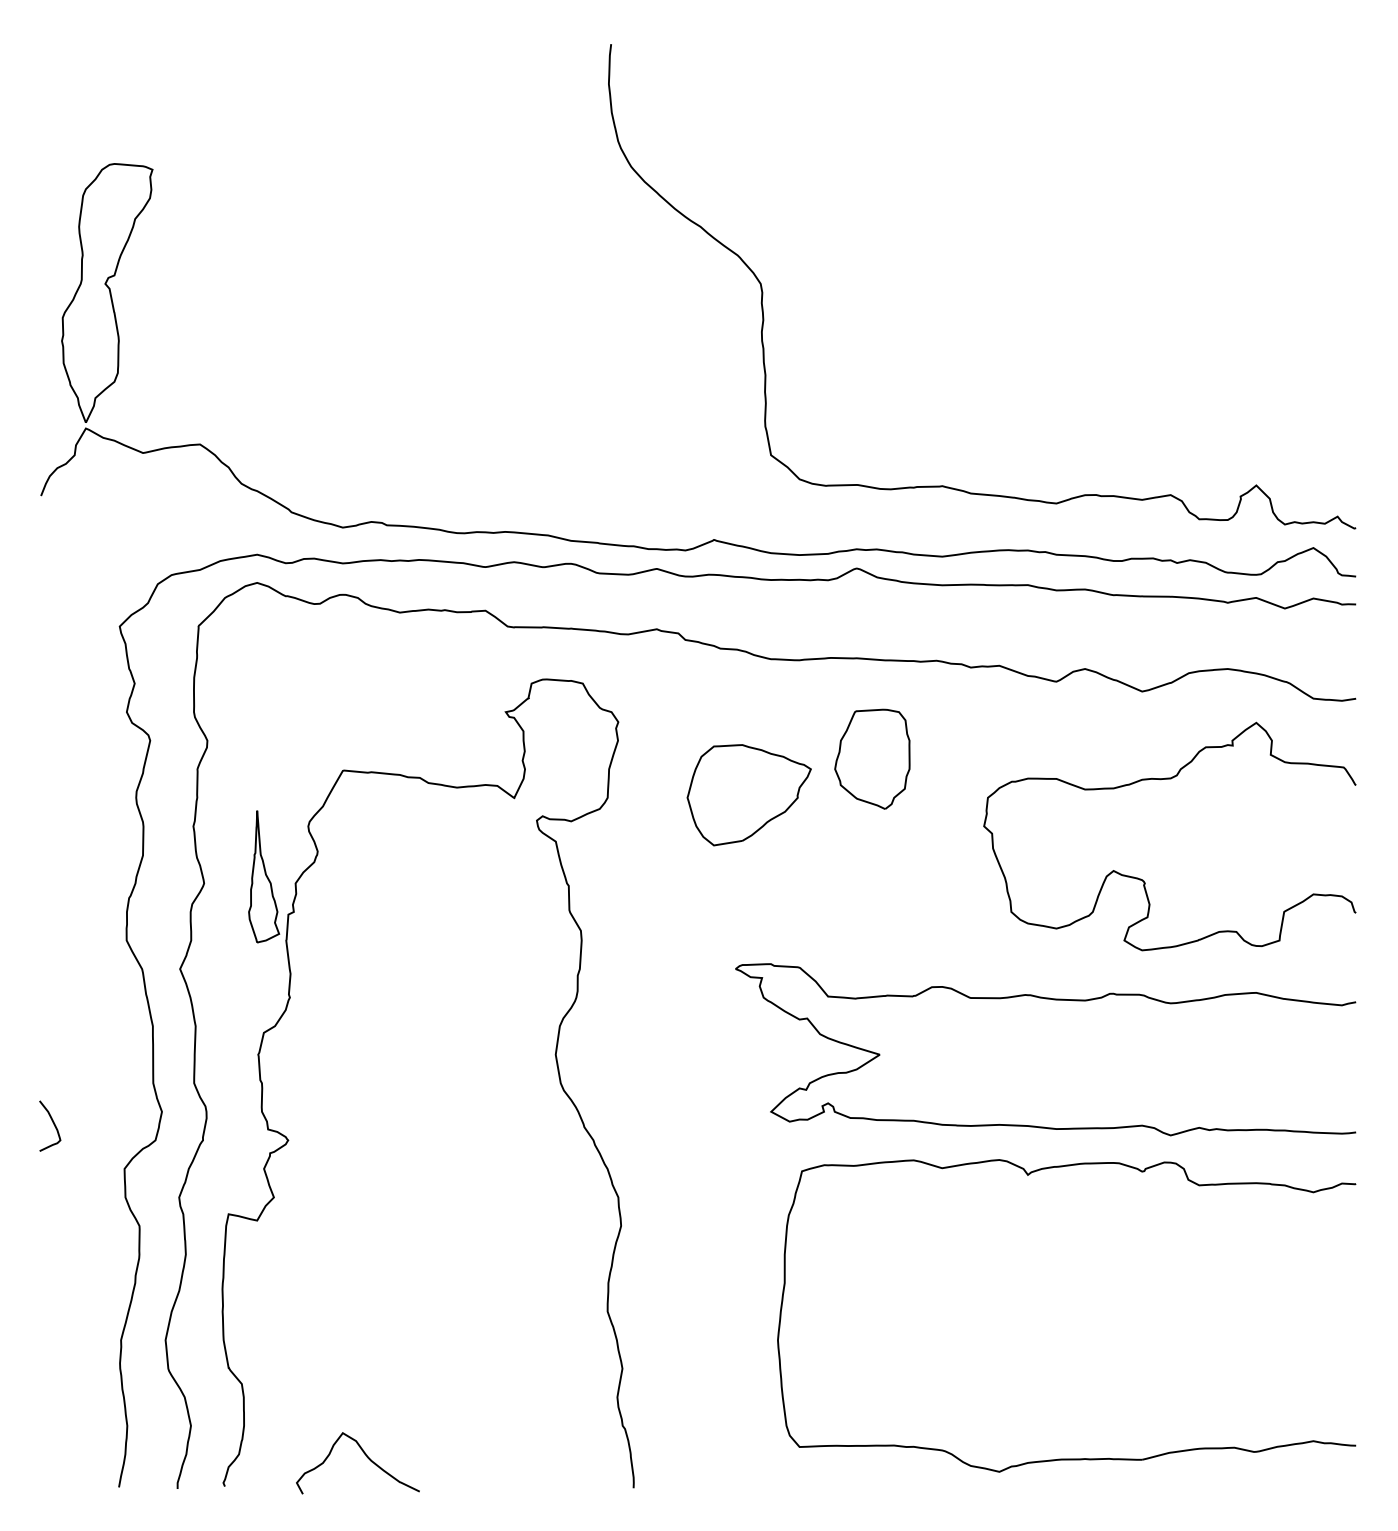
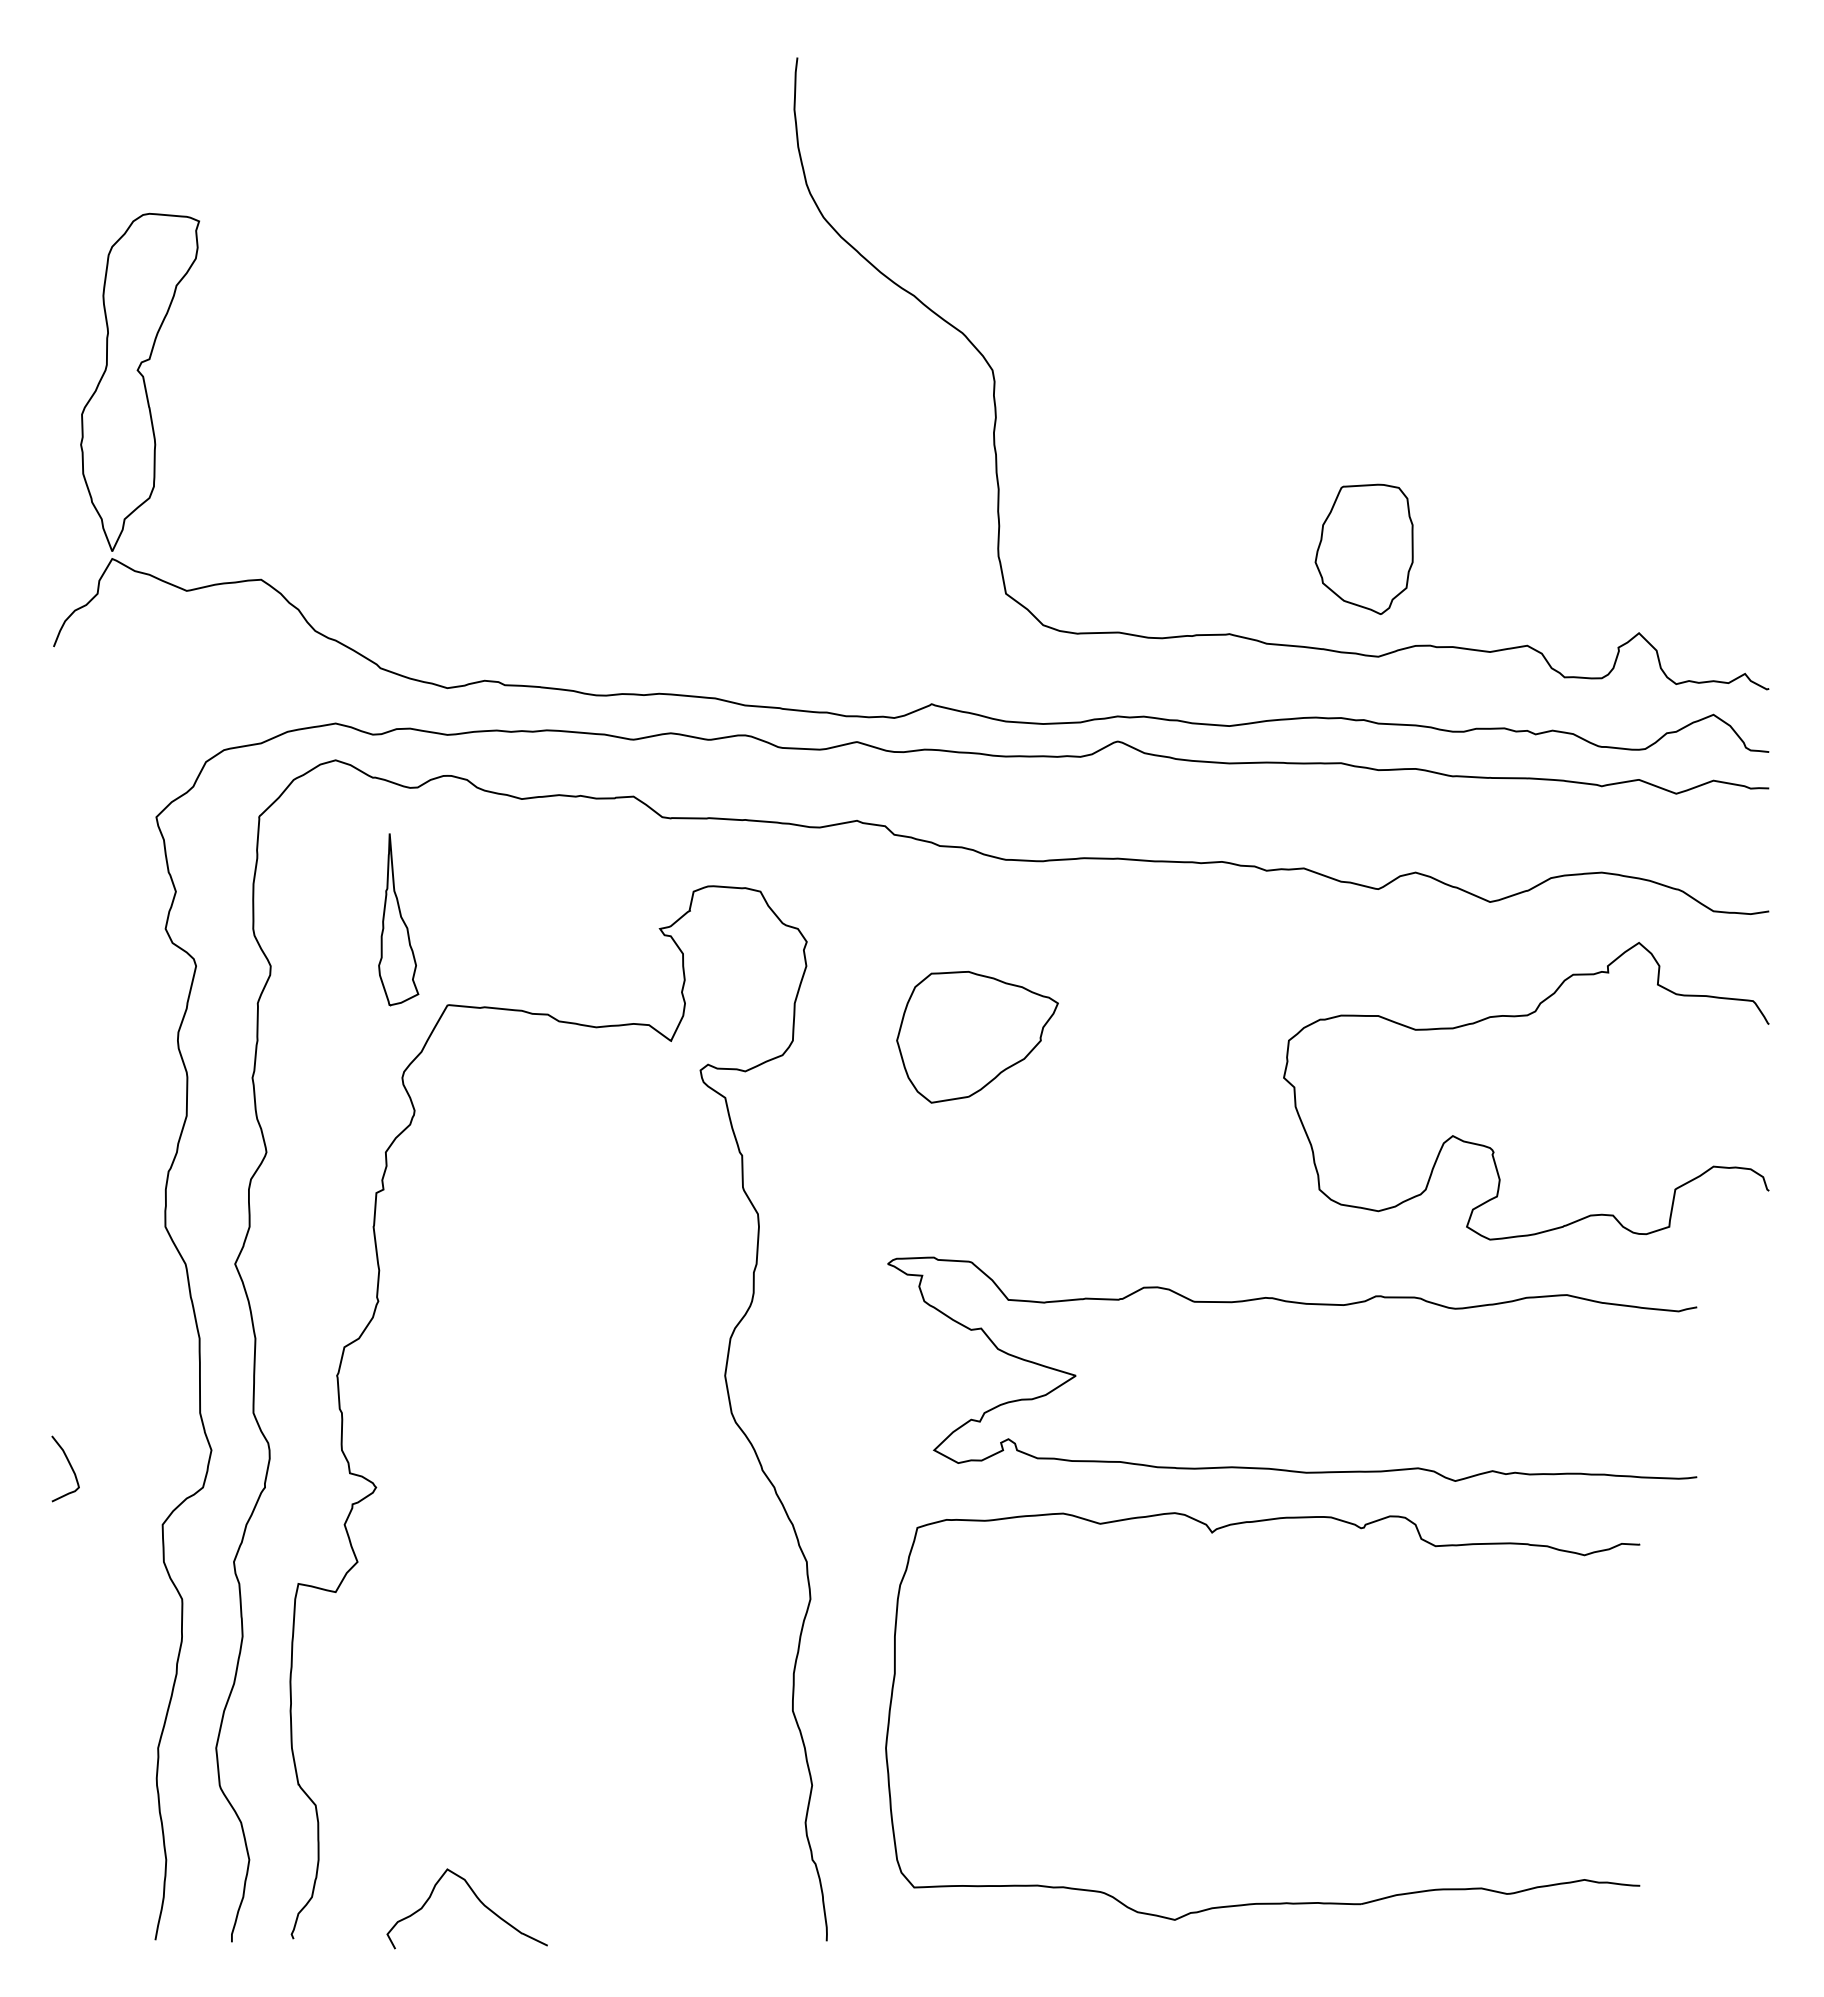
part: (871, 758) -> (1363, 548), moved
part: (263, 876) -> (398, 919), moved
curve: (1052, 1000) -> (1301, 1304), moved
part: (1066, 1458) -> (1262, 1902), moved

